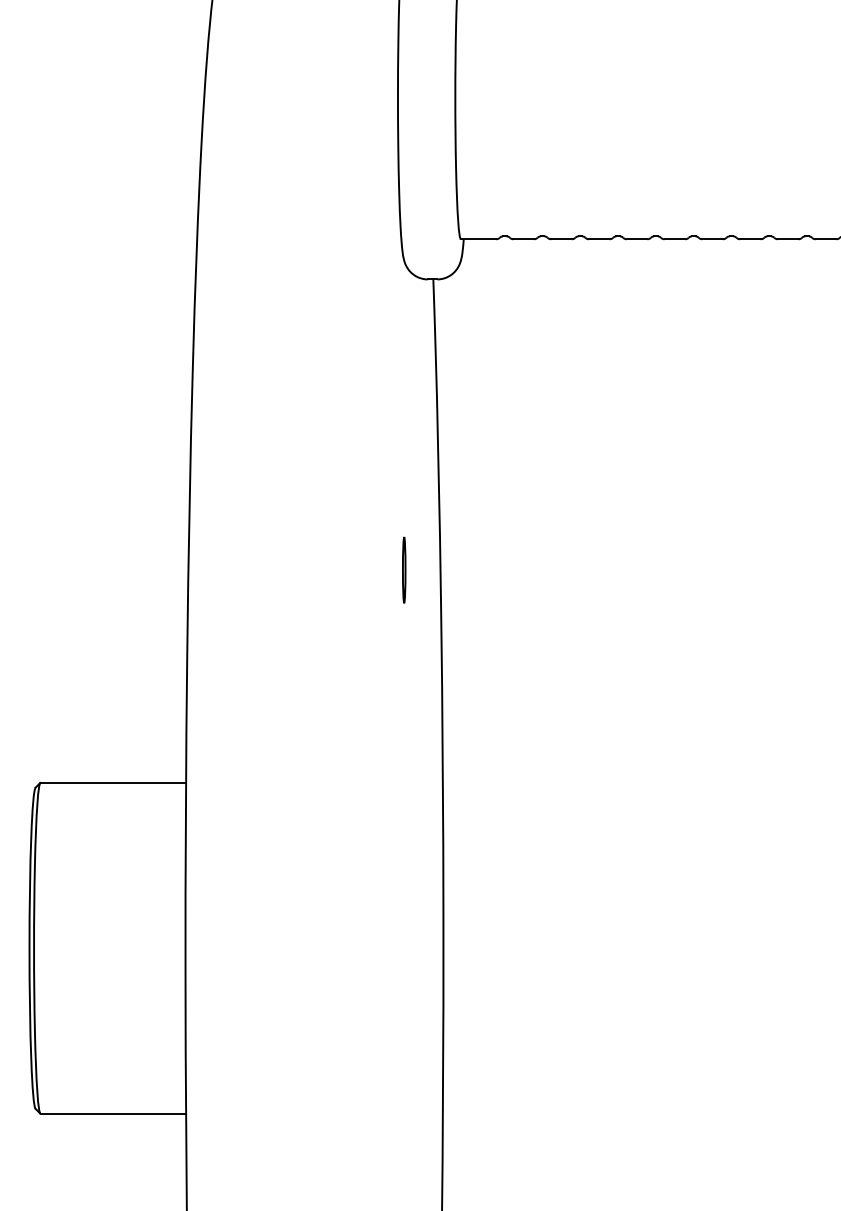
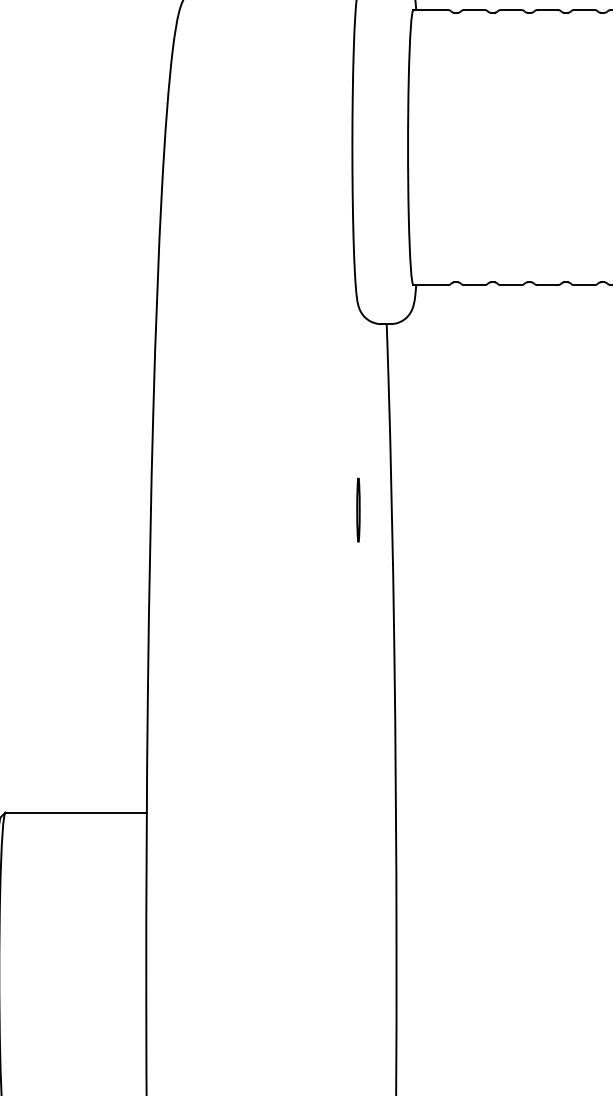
line: (404, 569) -> (358, 509), moved

